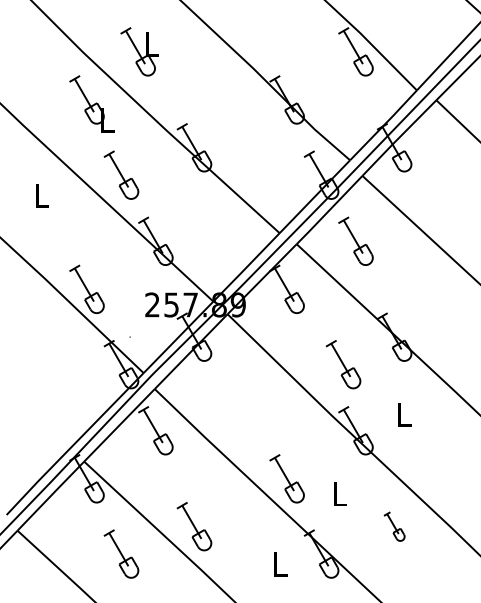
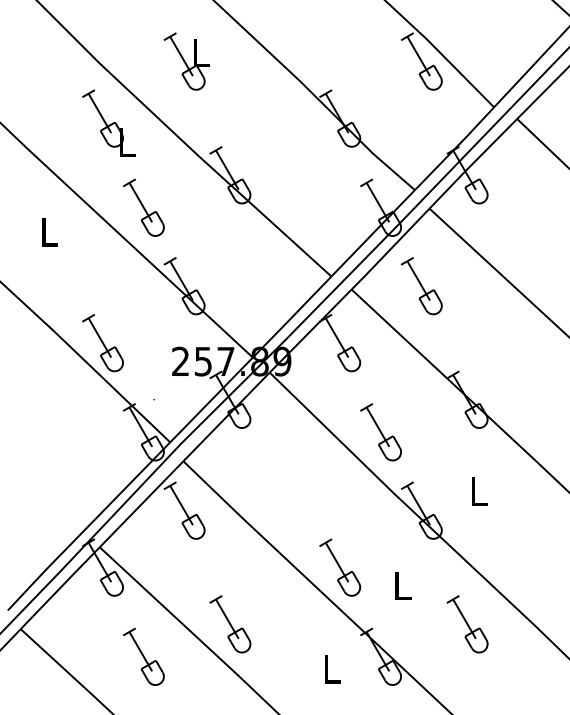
part: (139, 51) -> (186, 61), moved
part: (343, 364) -> (380, 432), moved
part: (394, 526) -> (467, 624), size x1.67

